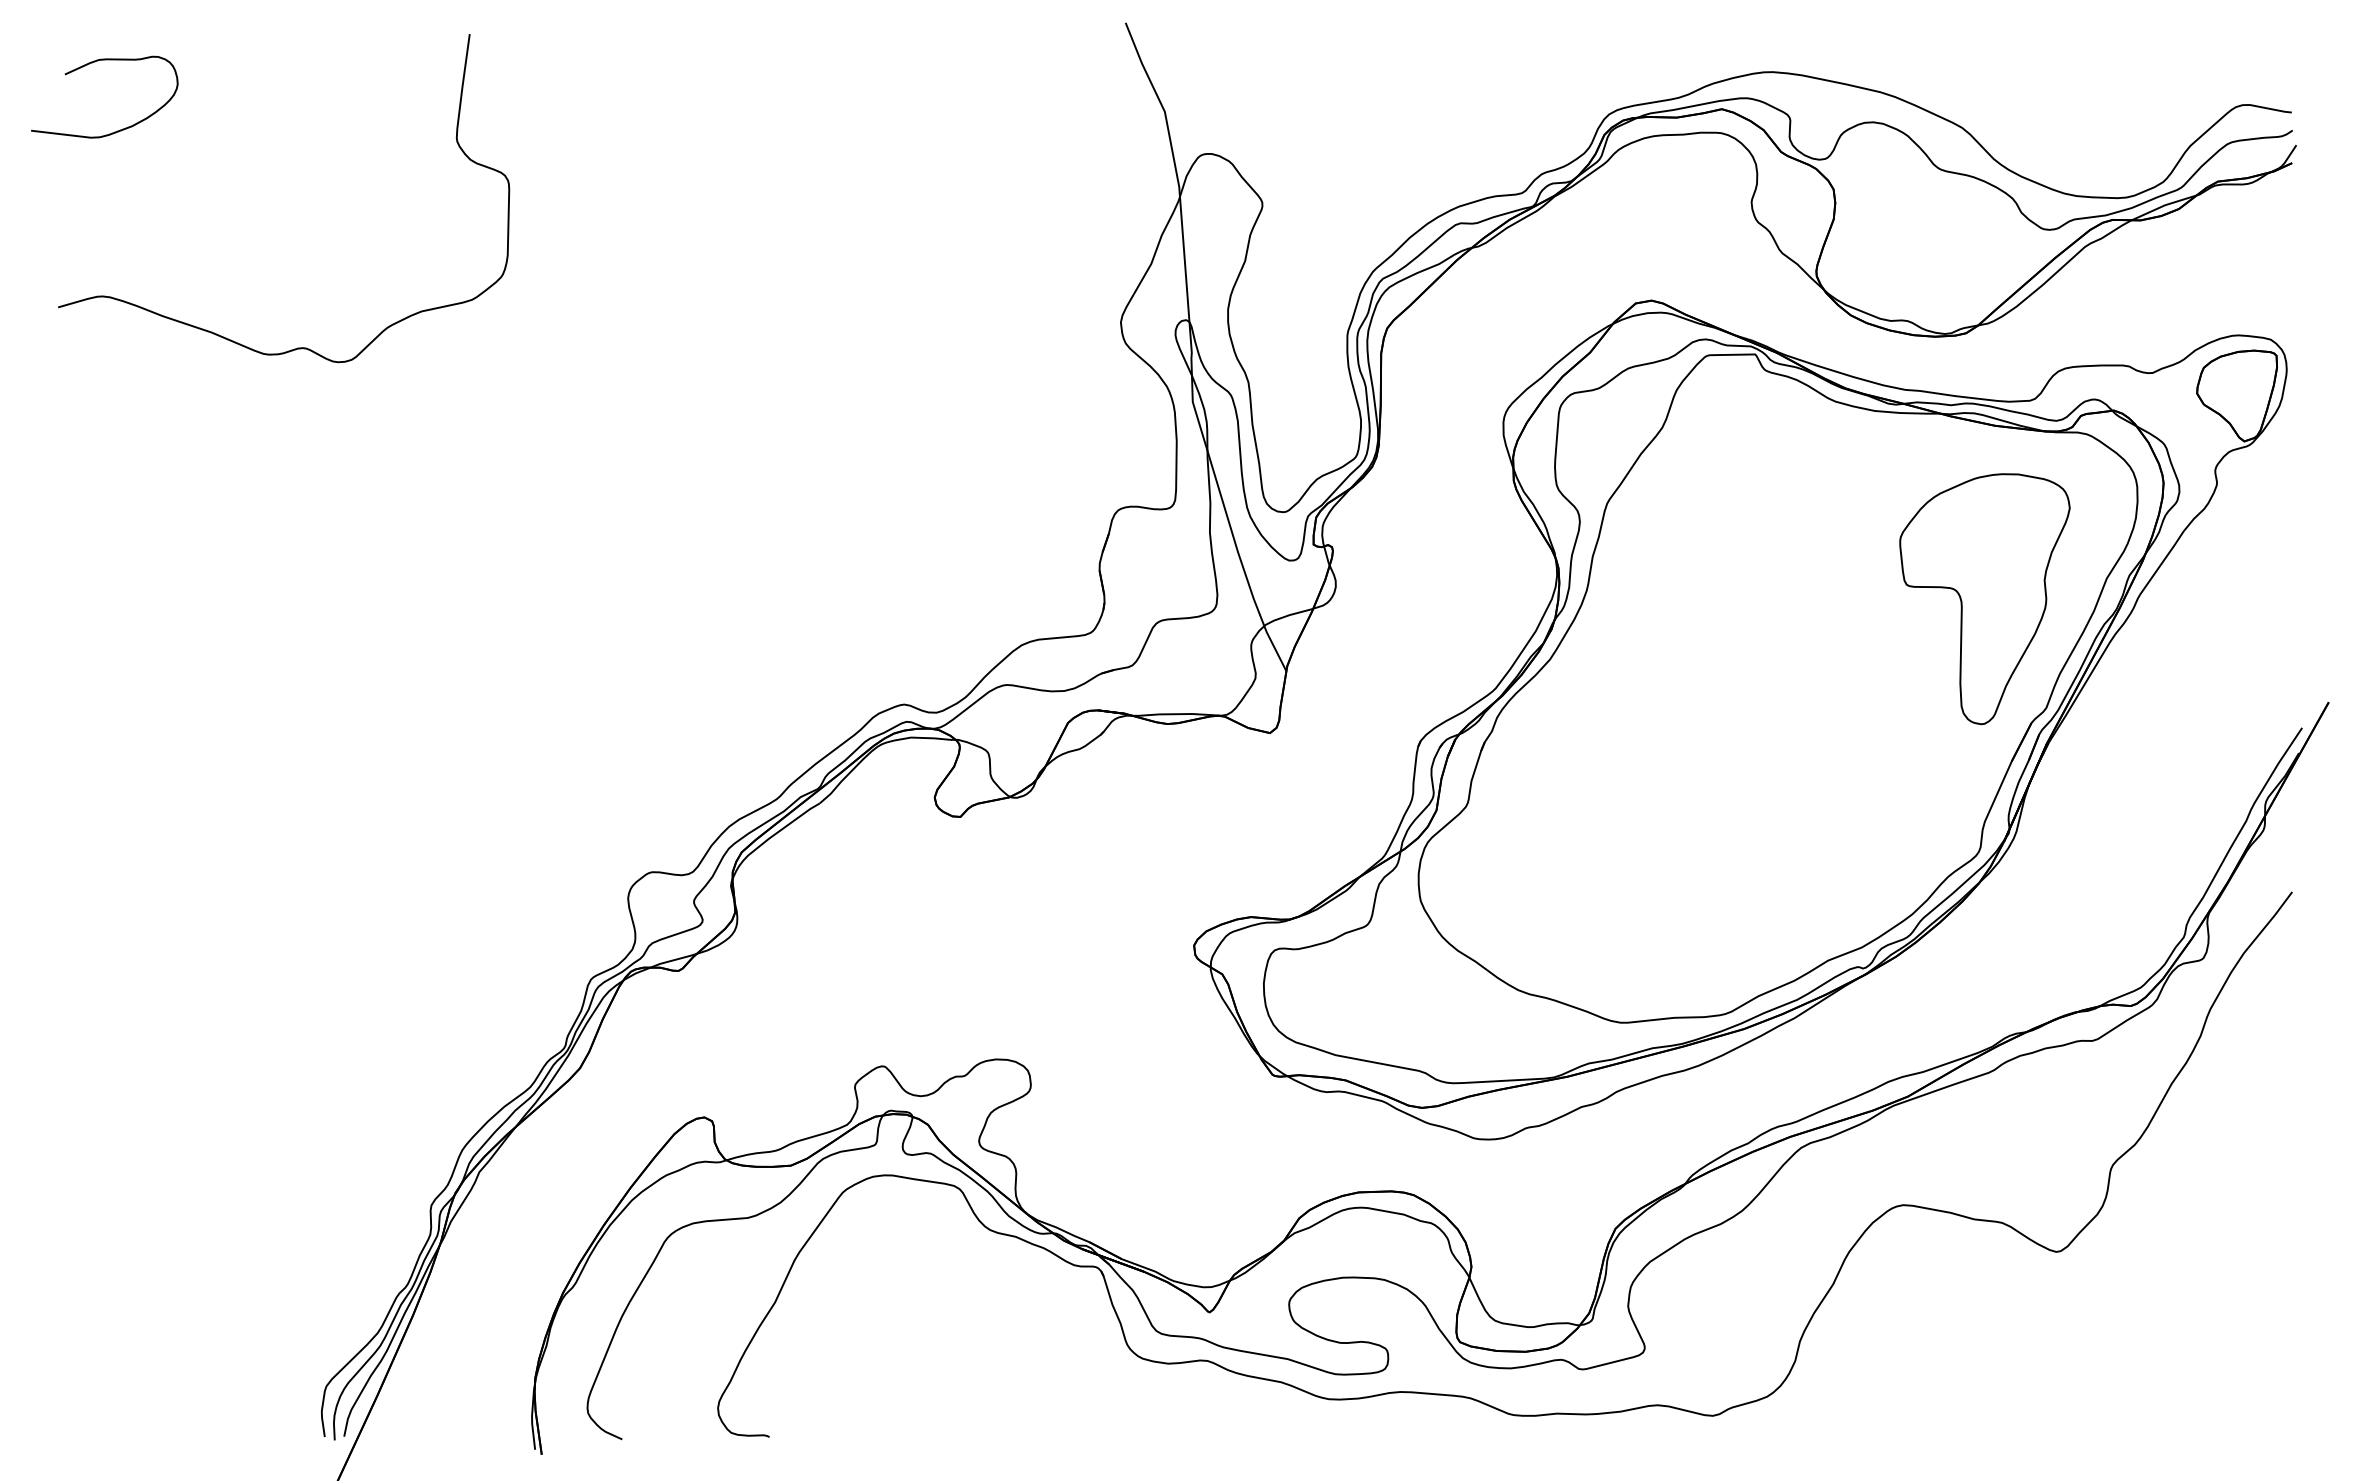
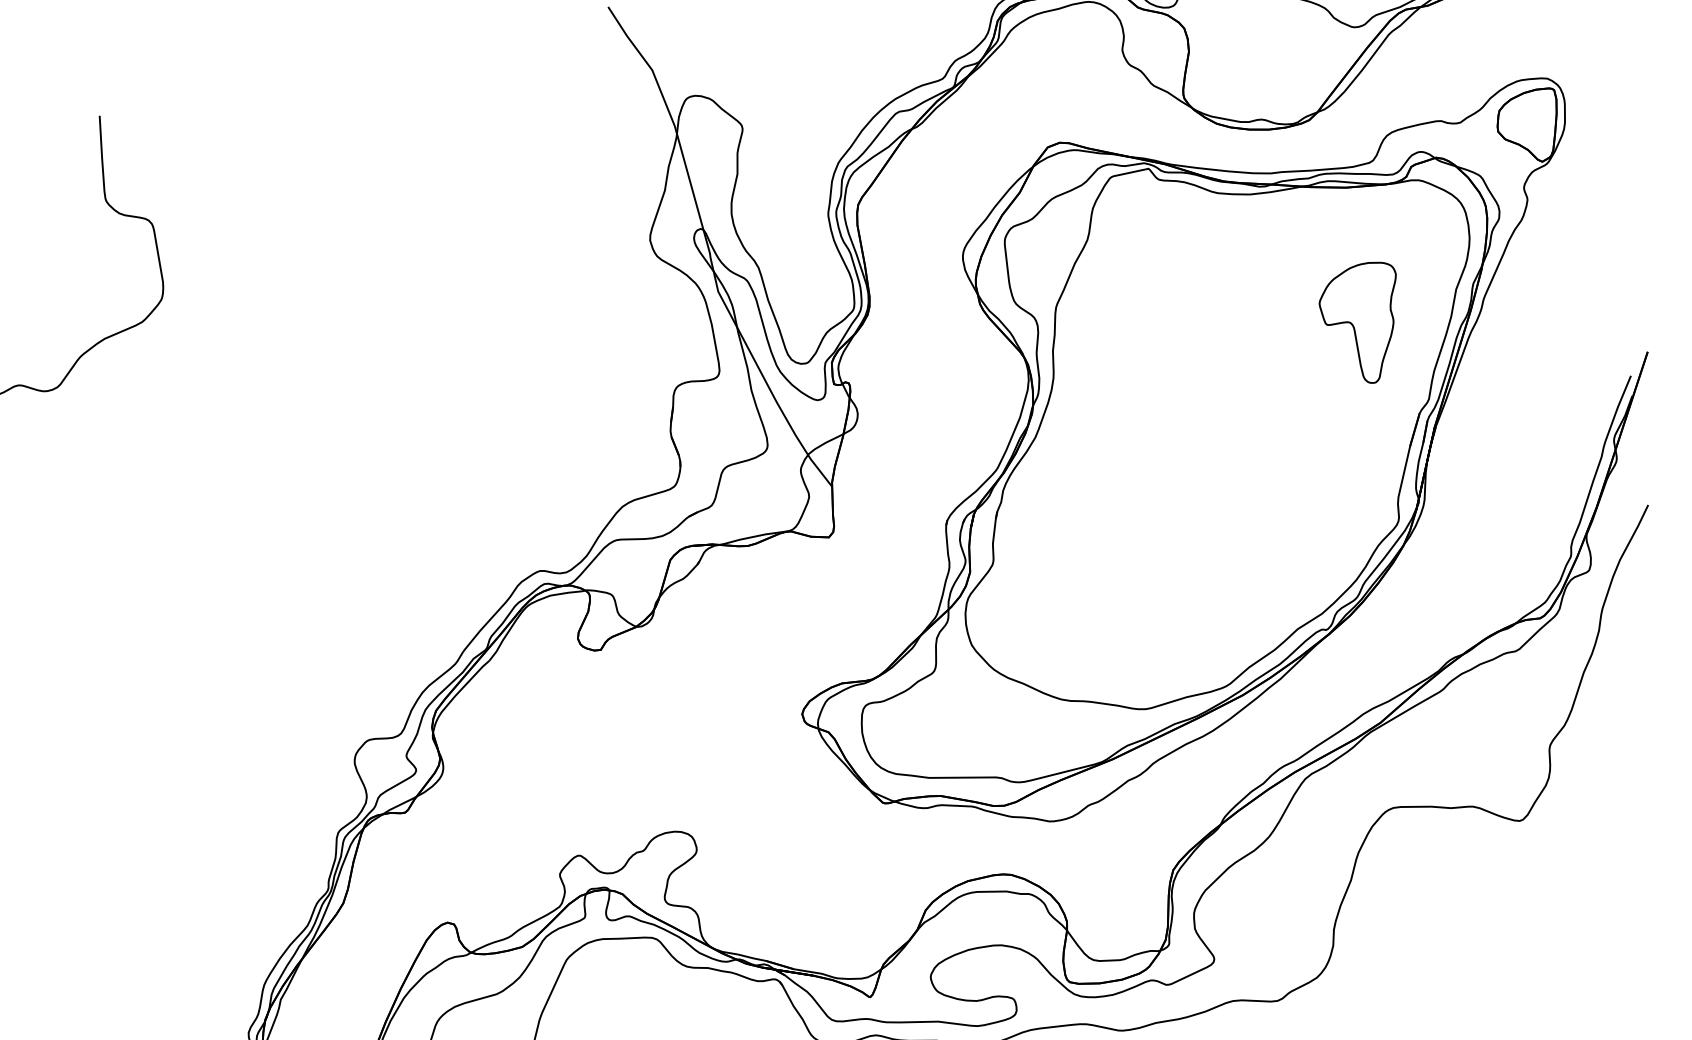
part: (1984, 599) -> (1364, 324), size x0.6

